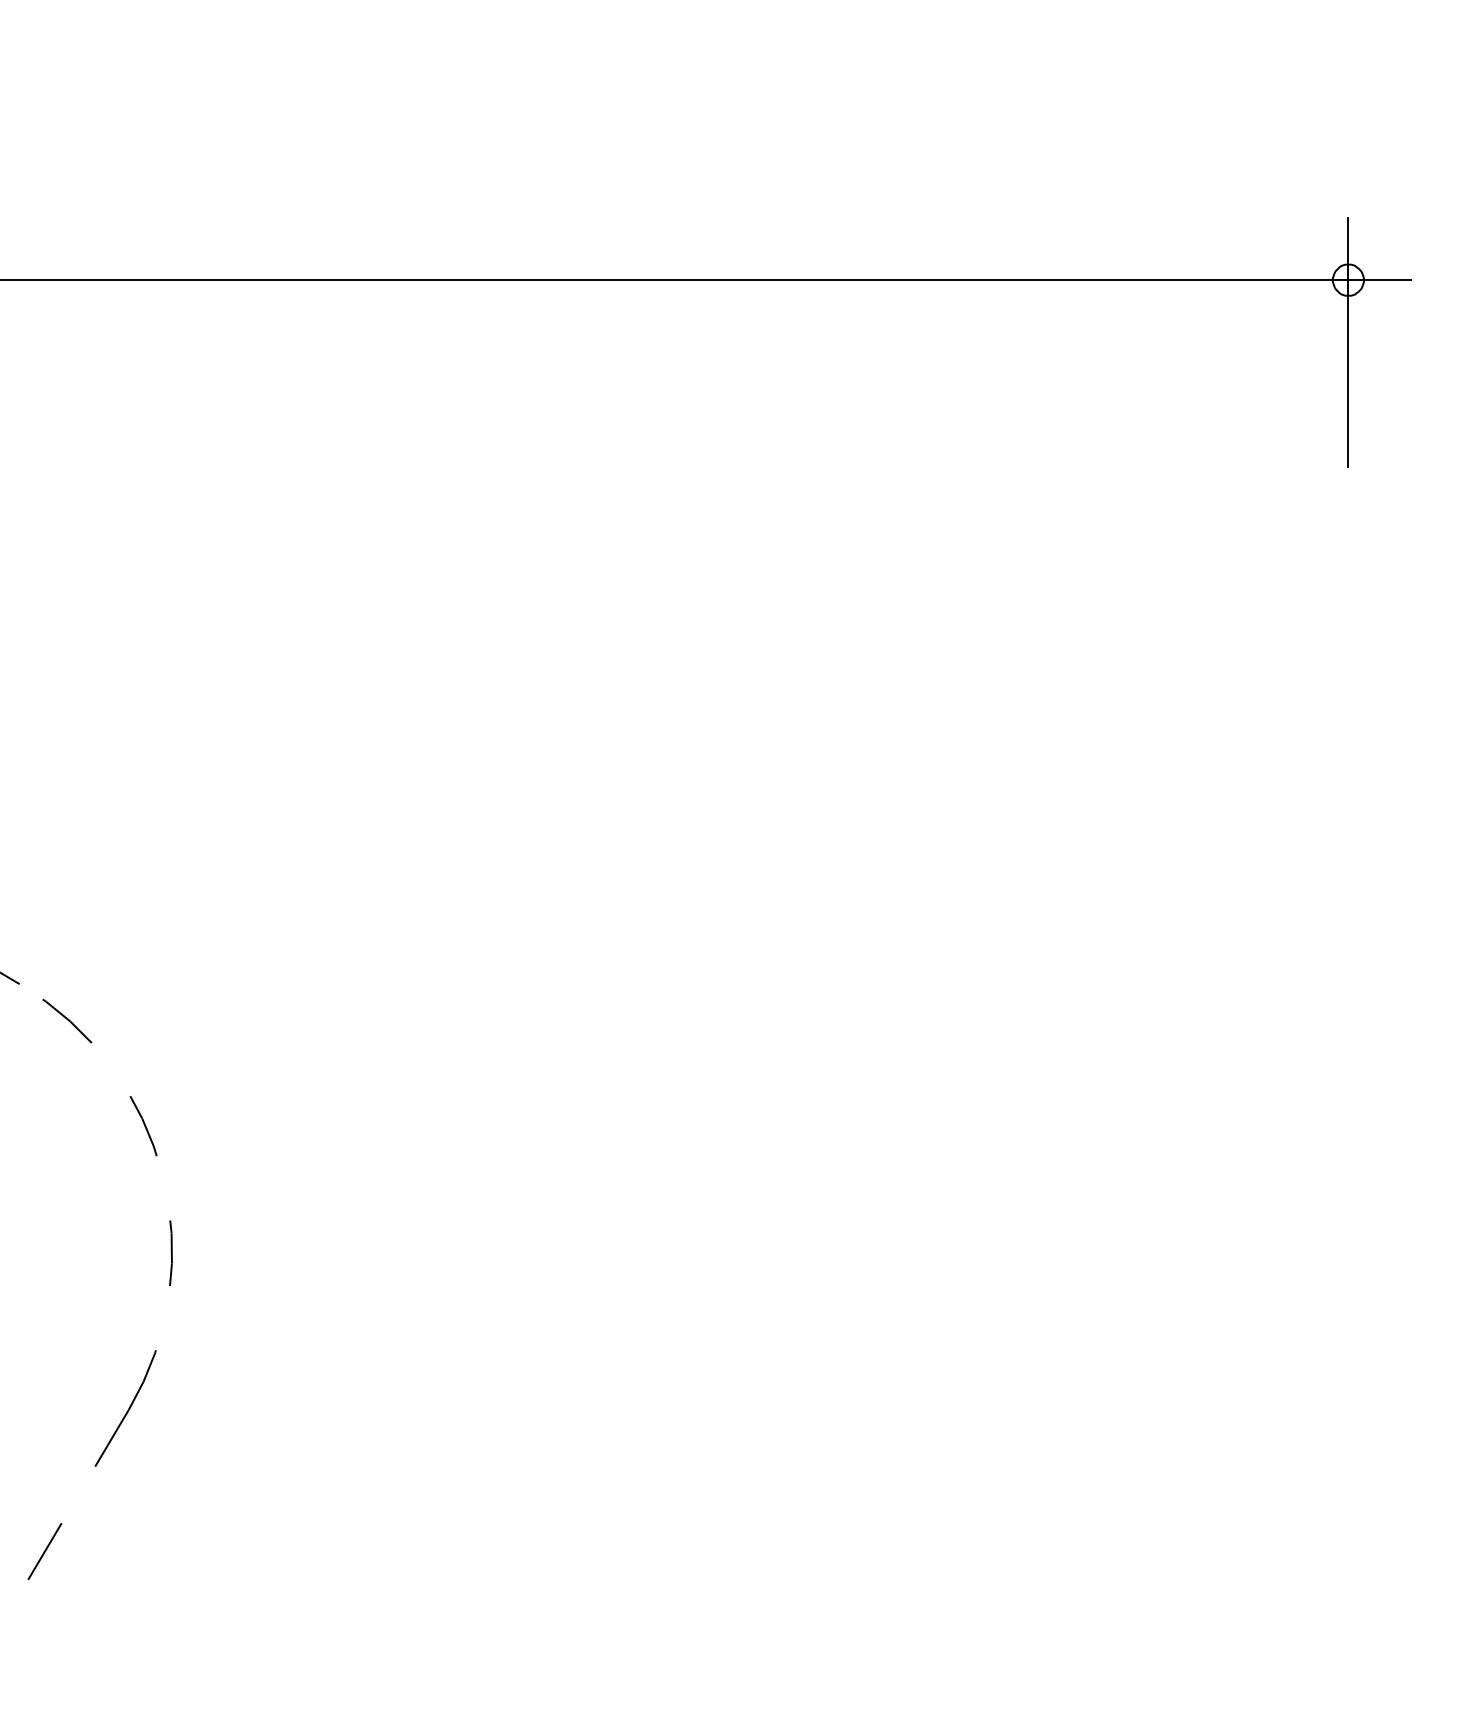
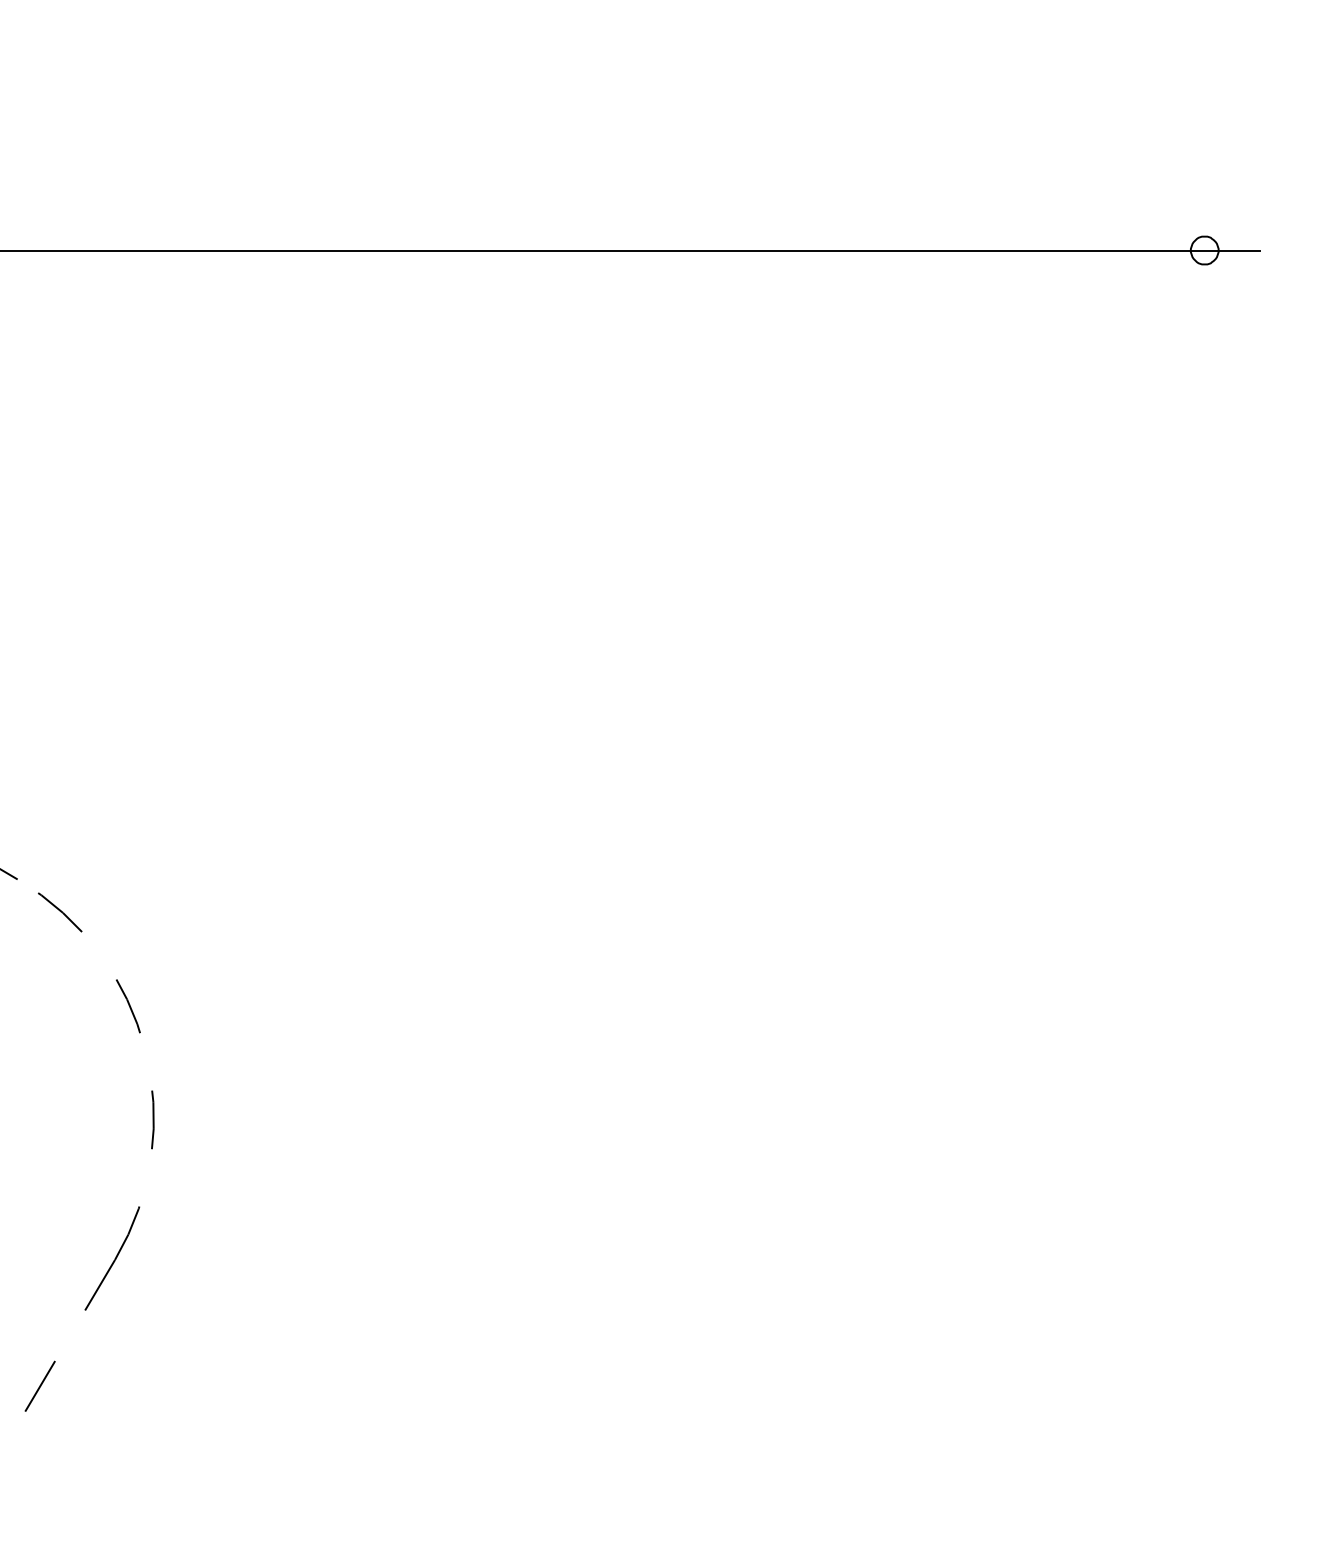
line: (1348, 342) -> (1204, 306), removed

